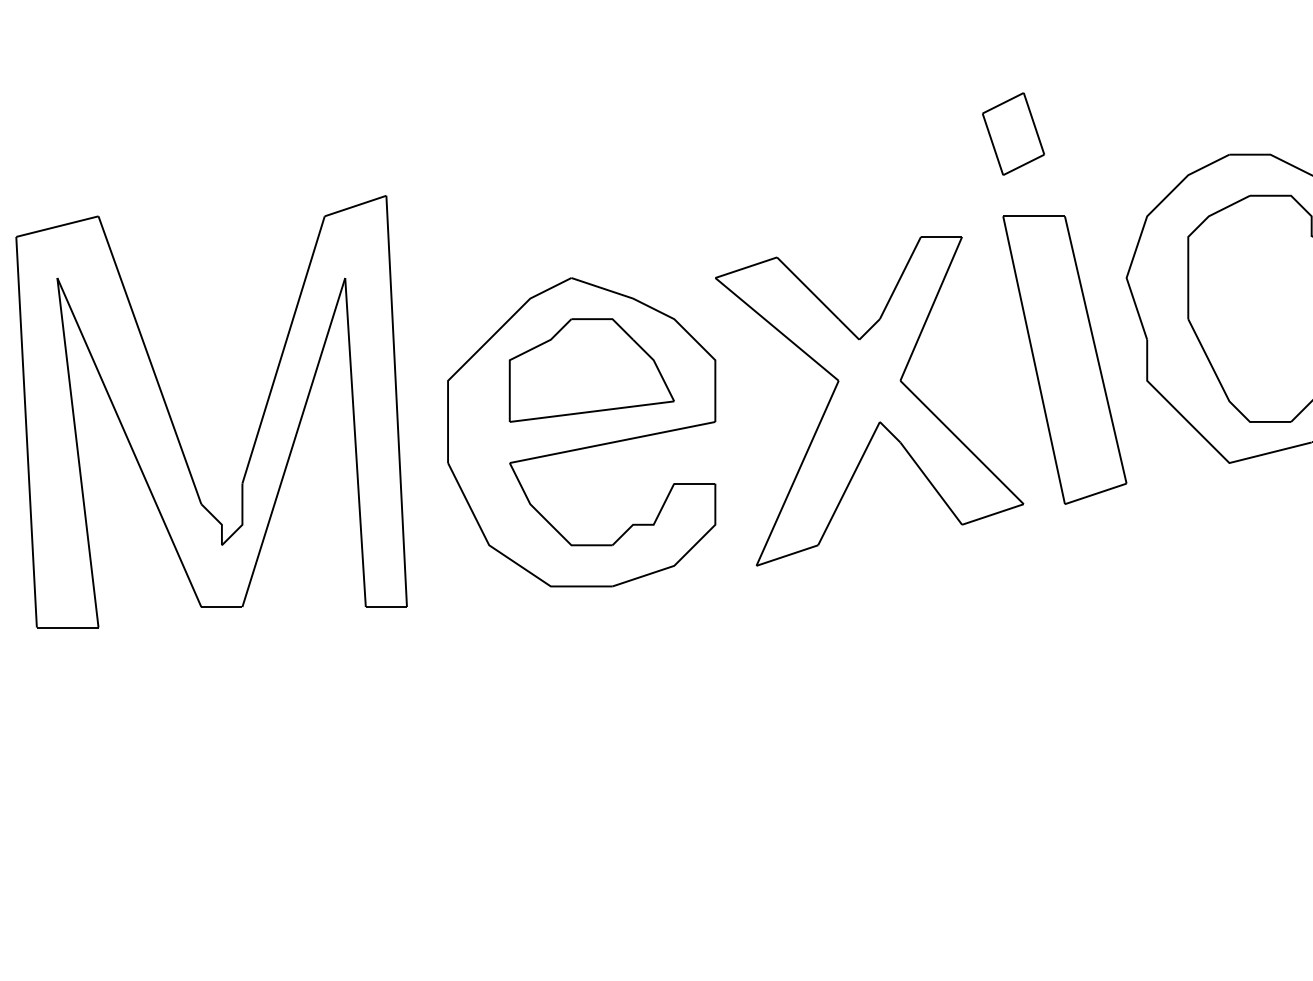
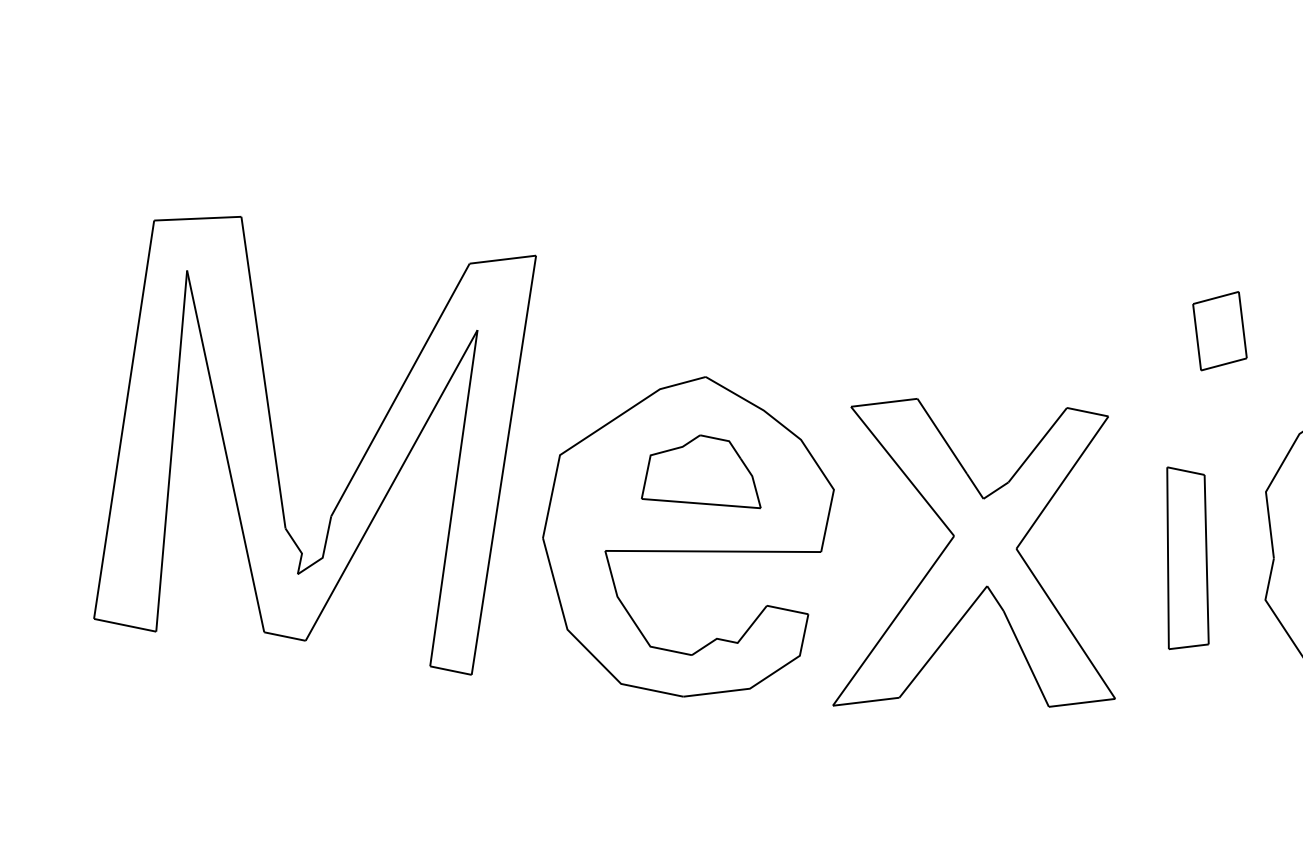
part: (1013, 133) -> (1220, 330), moved
part: (1064, 359) -> (1186, 561), size x0.6
part: (591, 370) -> (706, 474), size x0.7

